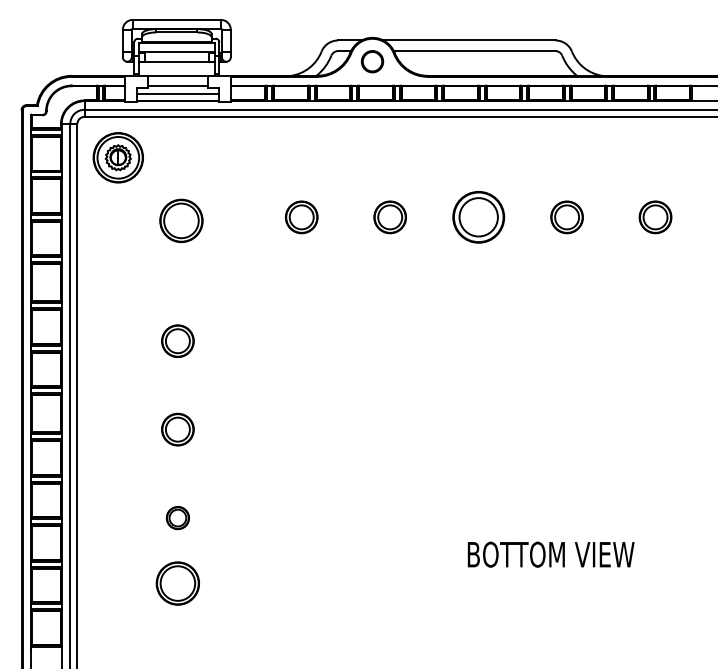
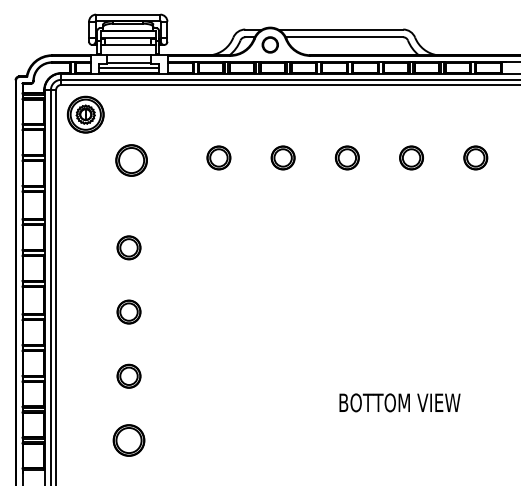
part: (478, 217) -> (347, 158), size x0.62
part: (177, 517) -> (128, 375), size x1.43
part: (177, 583) -> (128, 440), moved

